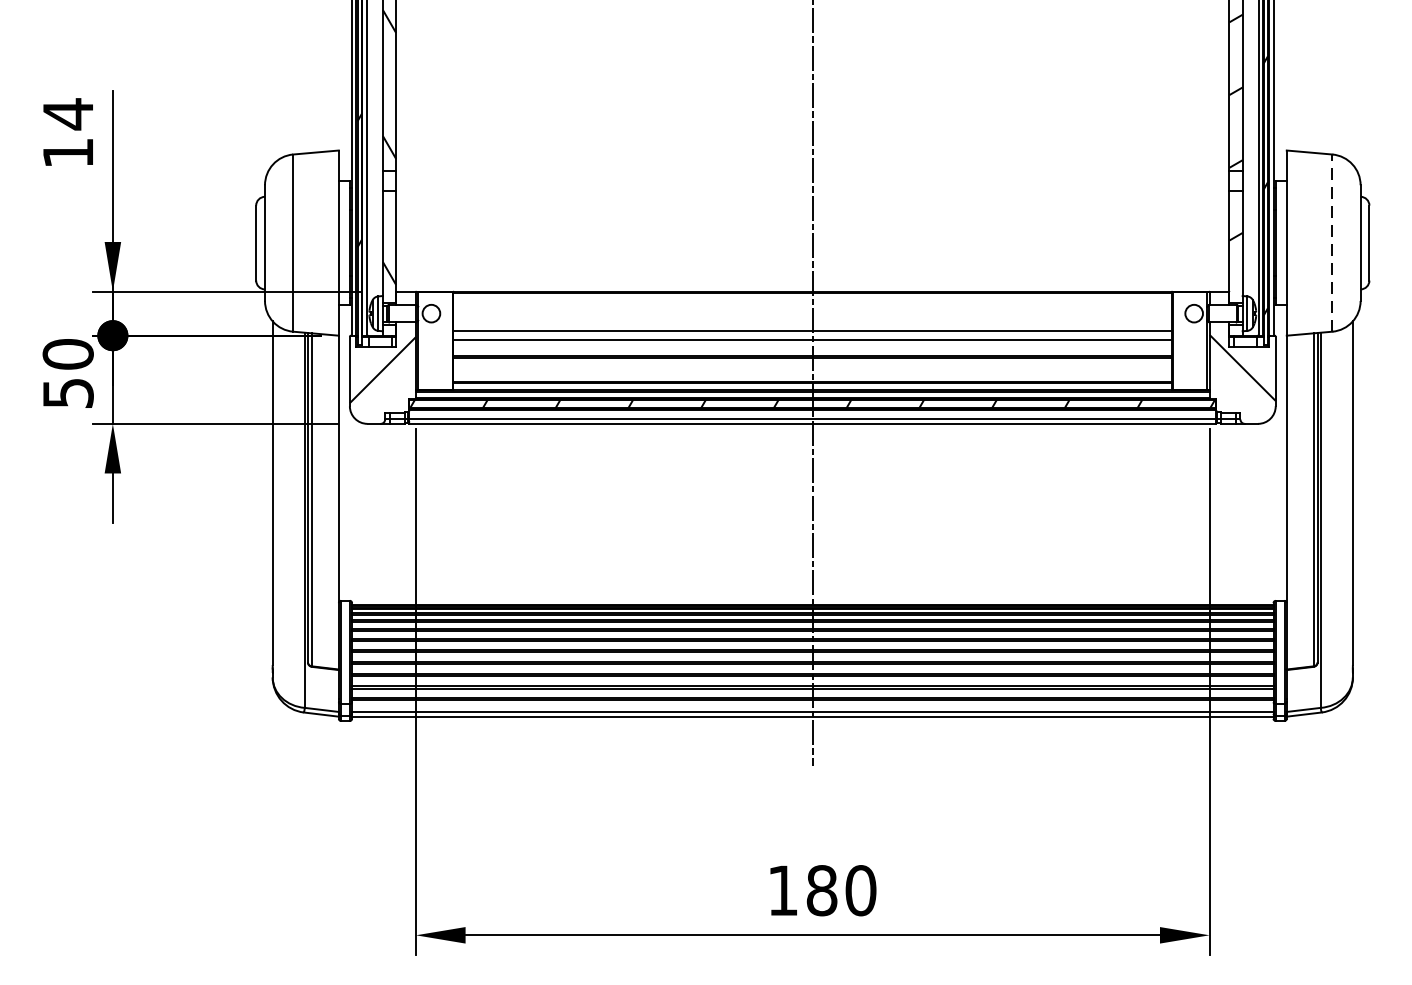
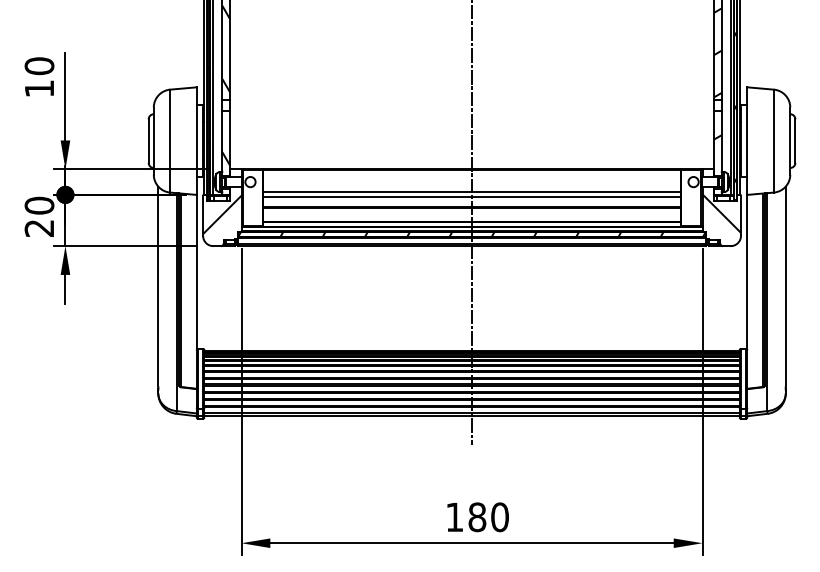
text: (68, 112) -> (39, 65), 14 -> 10
line: (1331, 242) -> (773, 140), dashed -> solid
text: (68, 393) -> (39, 228), 50 -> 20

